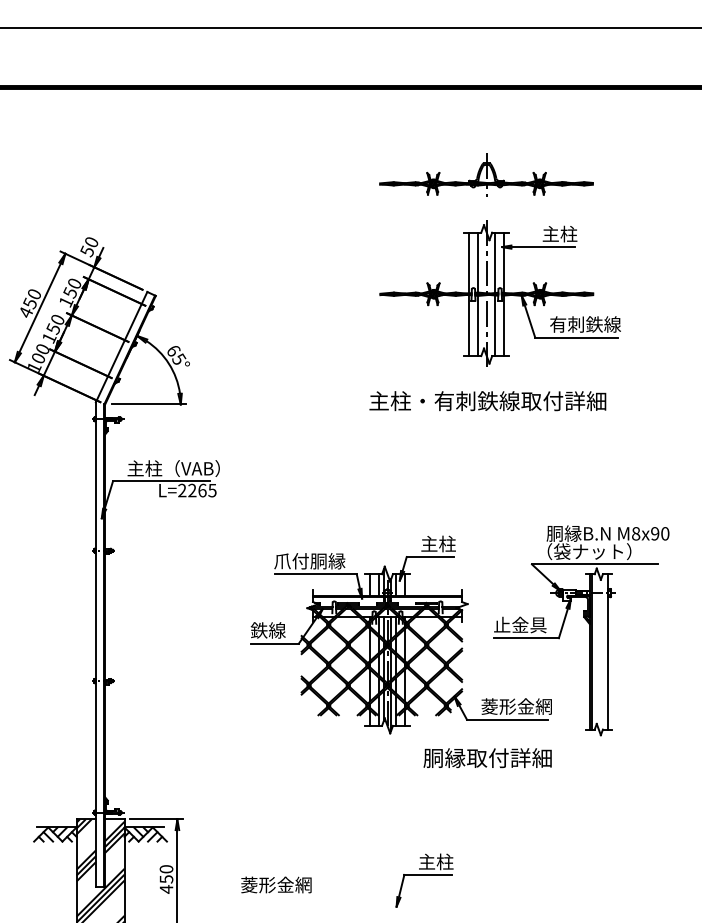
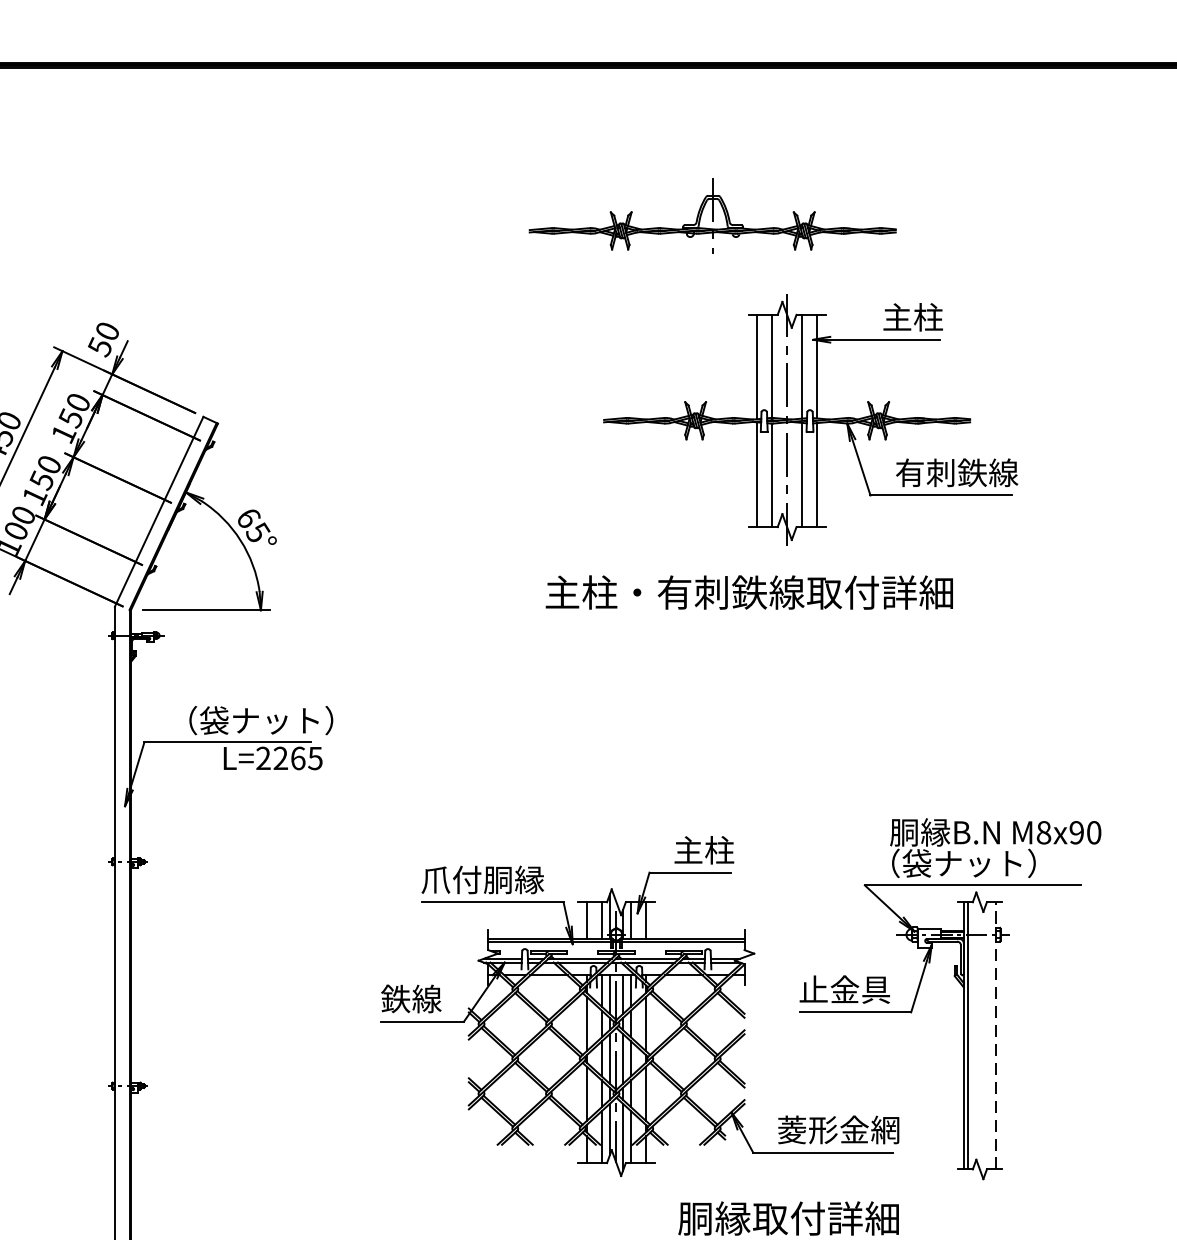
part: (486, 174) -> (712, 214), moved
text: (487, 401) -> (748, 593), moved
text: (174, 468) -> (250, 720), 主柱（VAB） -> （袋ナット）
line: (608, 651) -> (996, 1035), solid -> dashed

